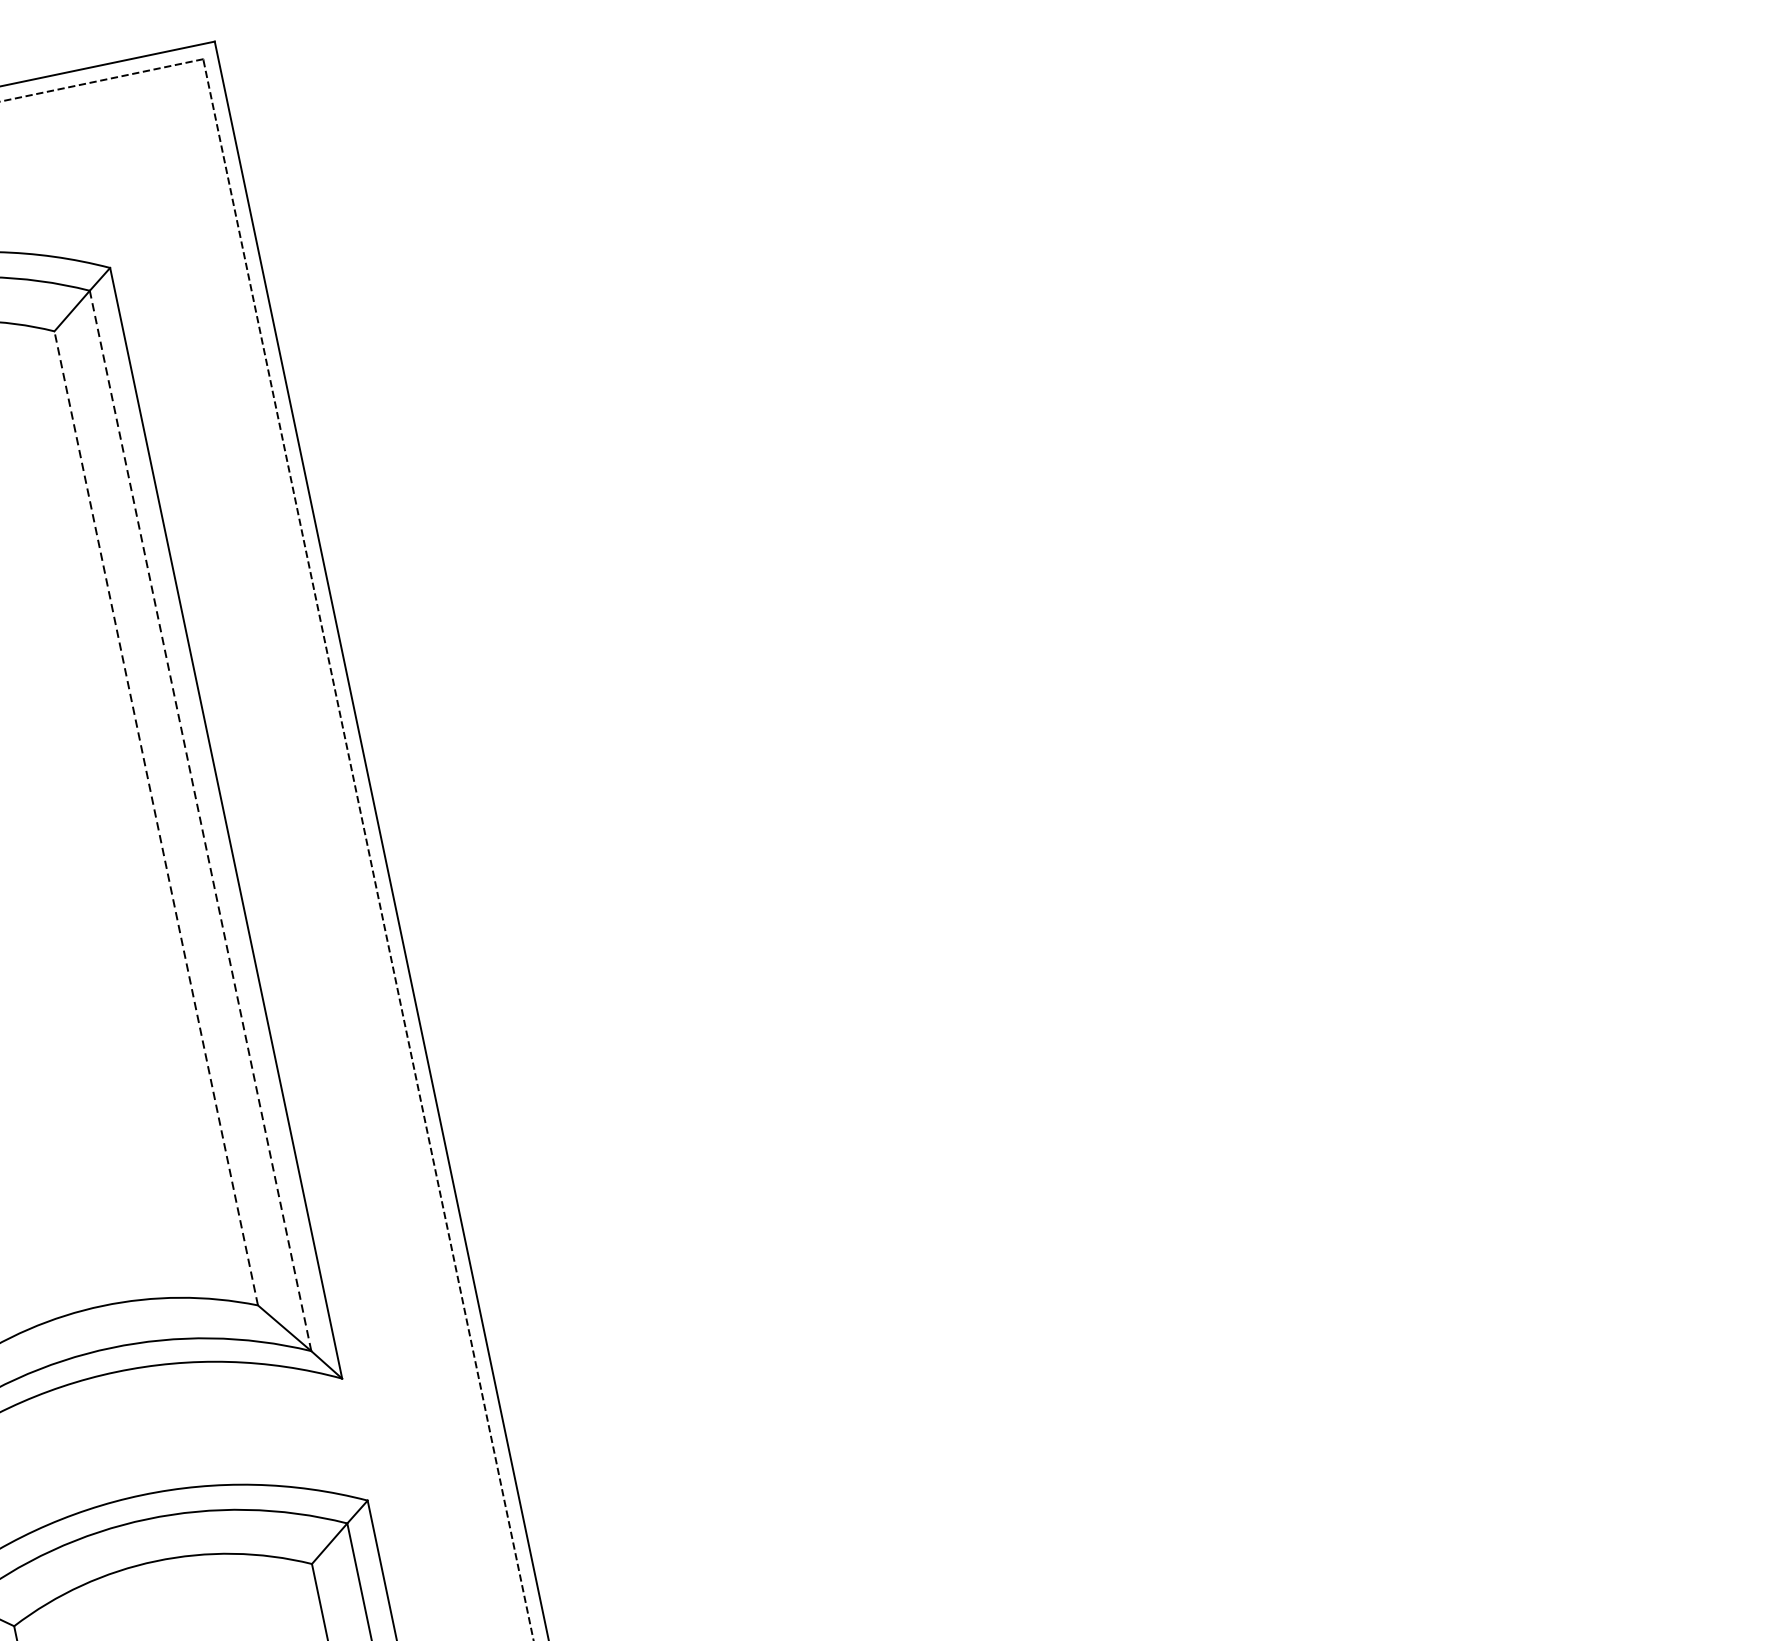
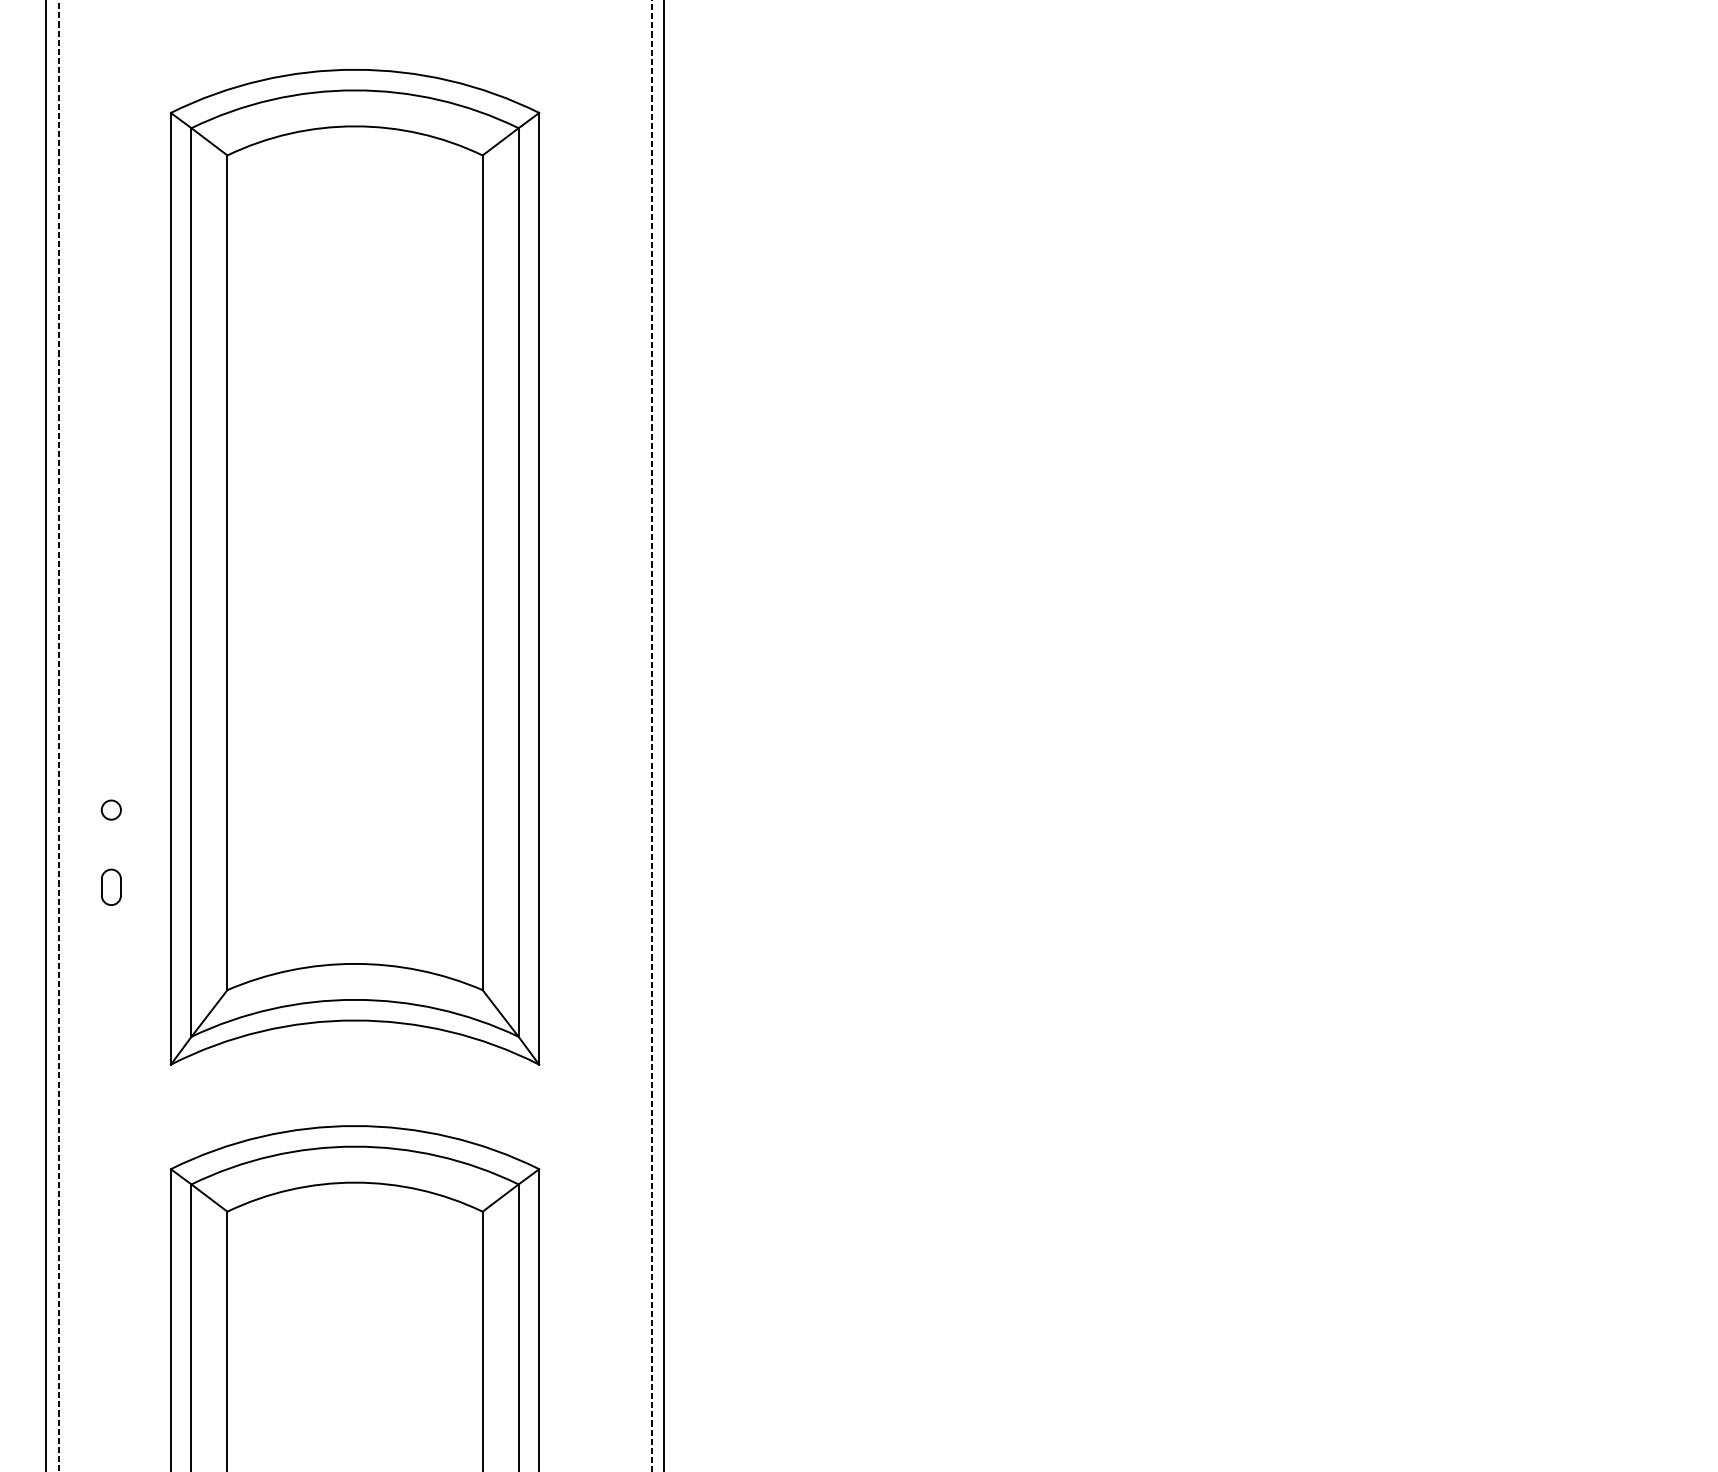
line: (155, 818) -> (482, 572), dashed -> solid
line: (200, 820) -> (518, 582), dashed -> solid

